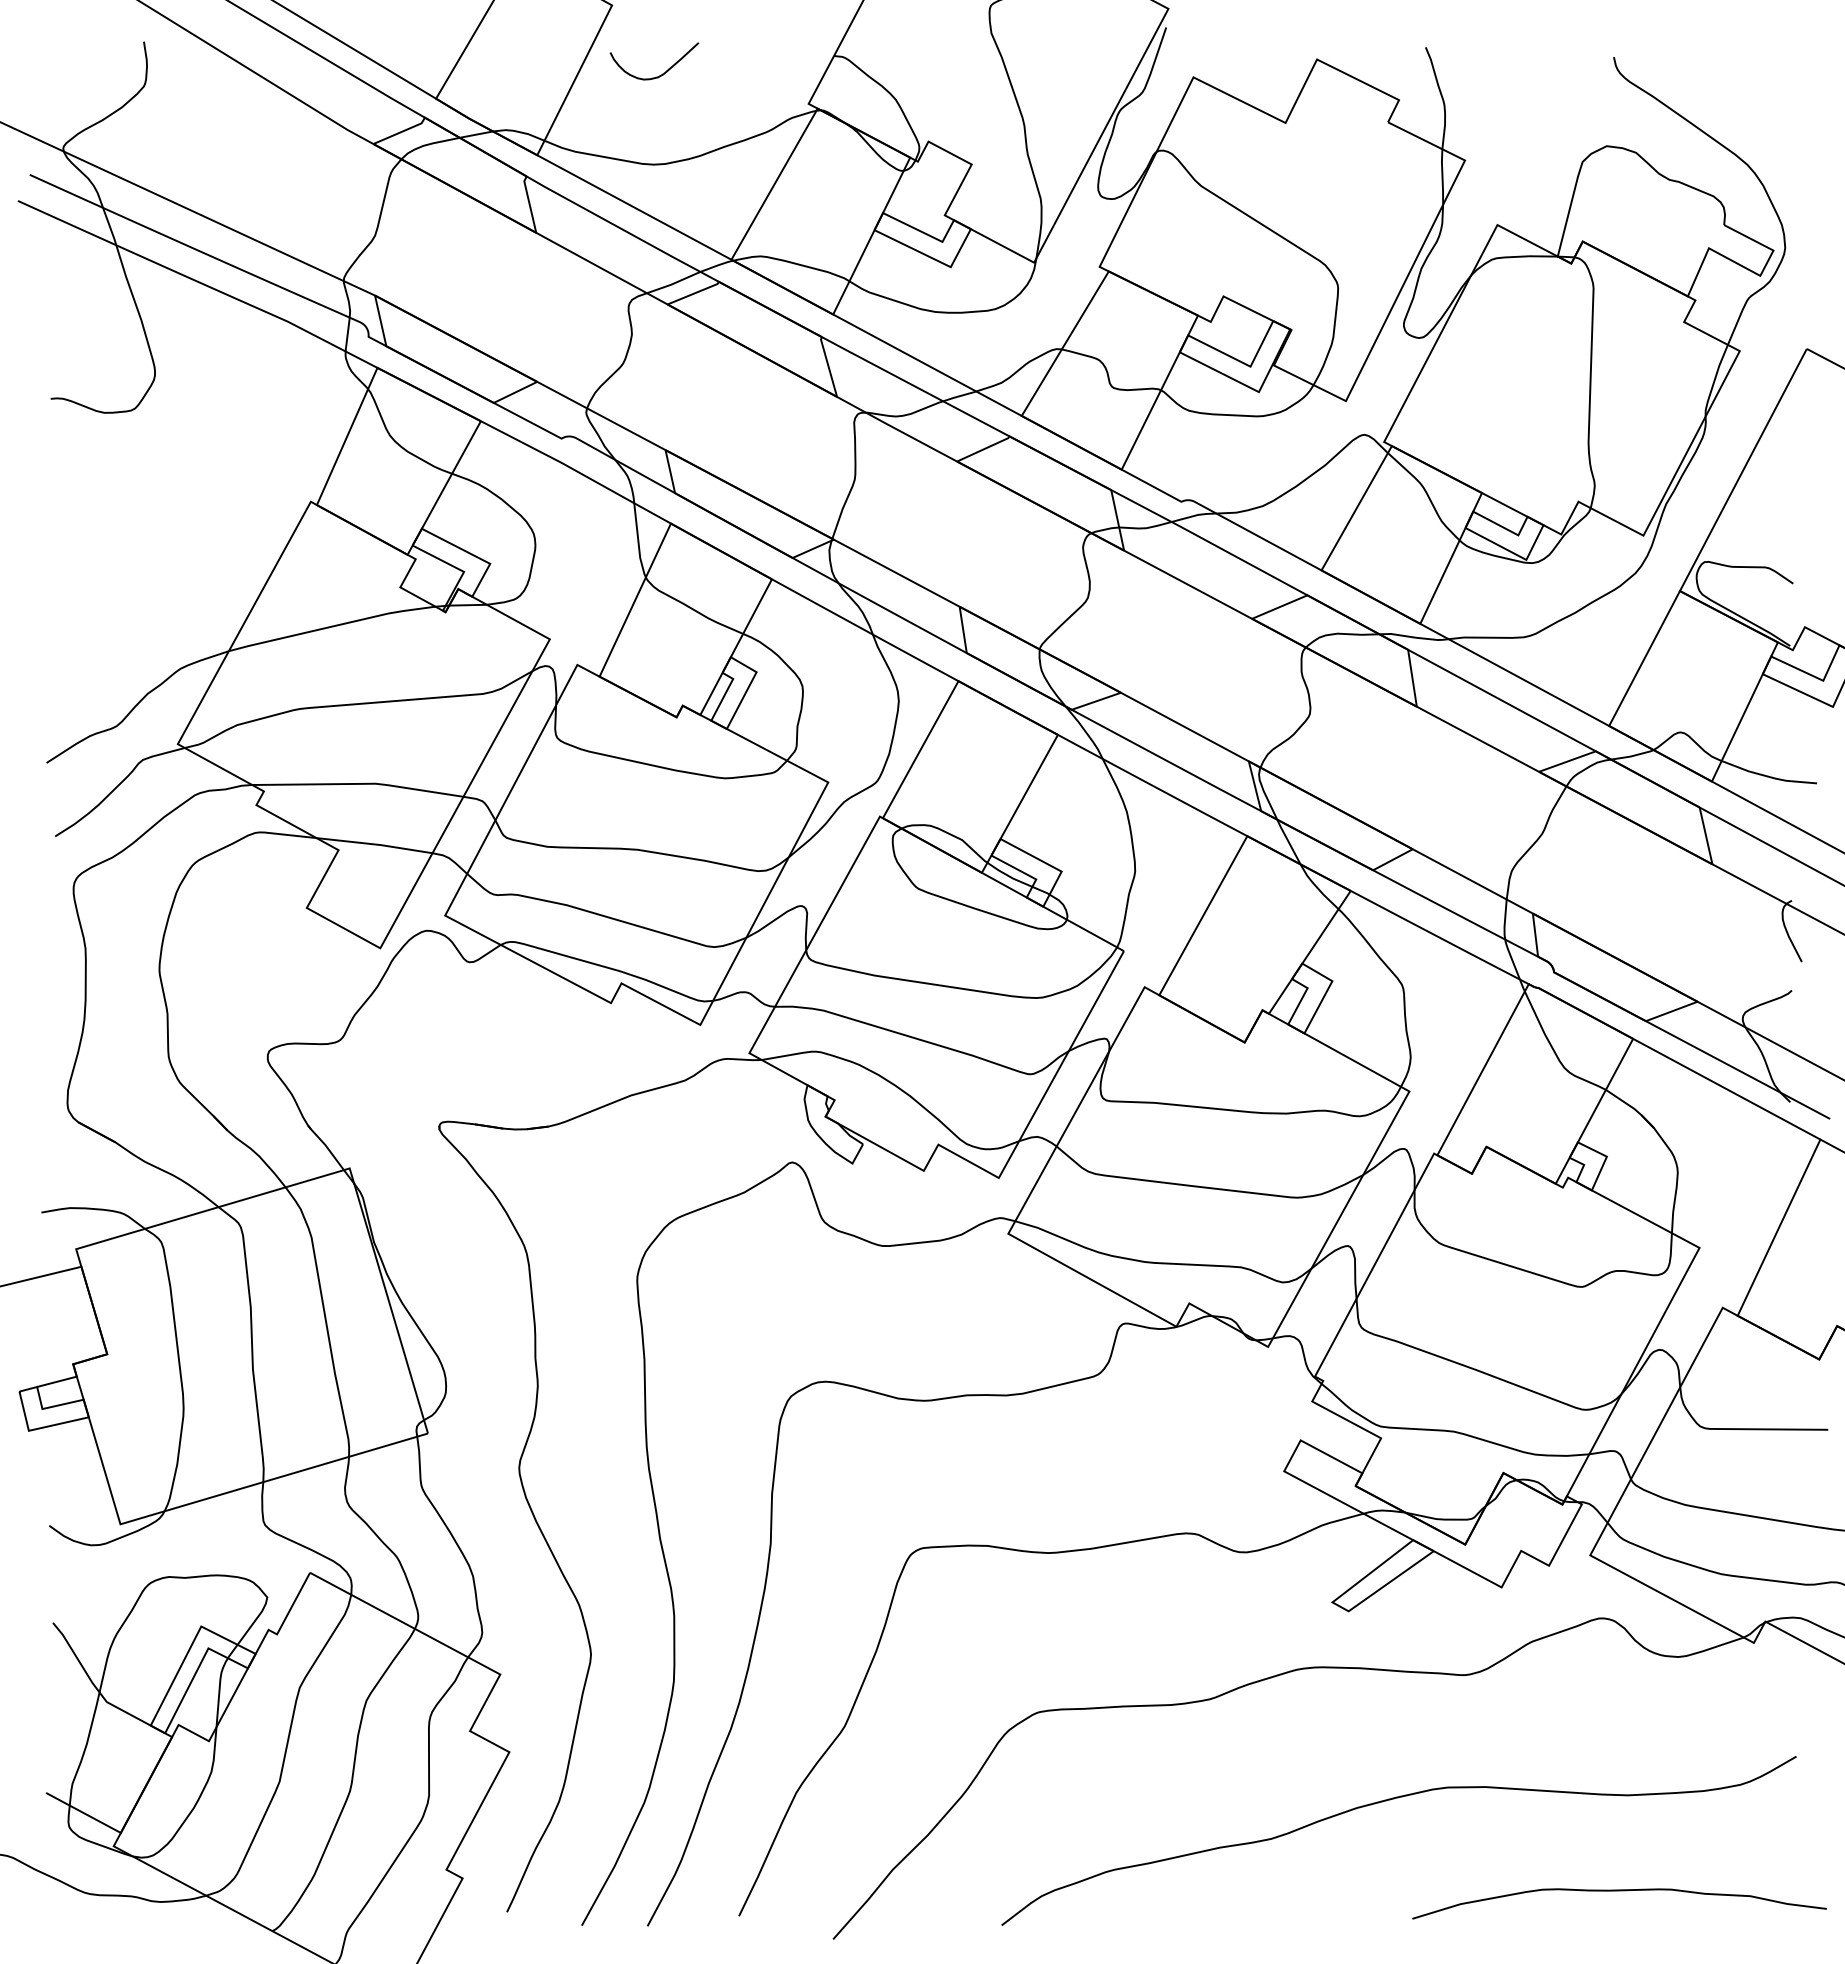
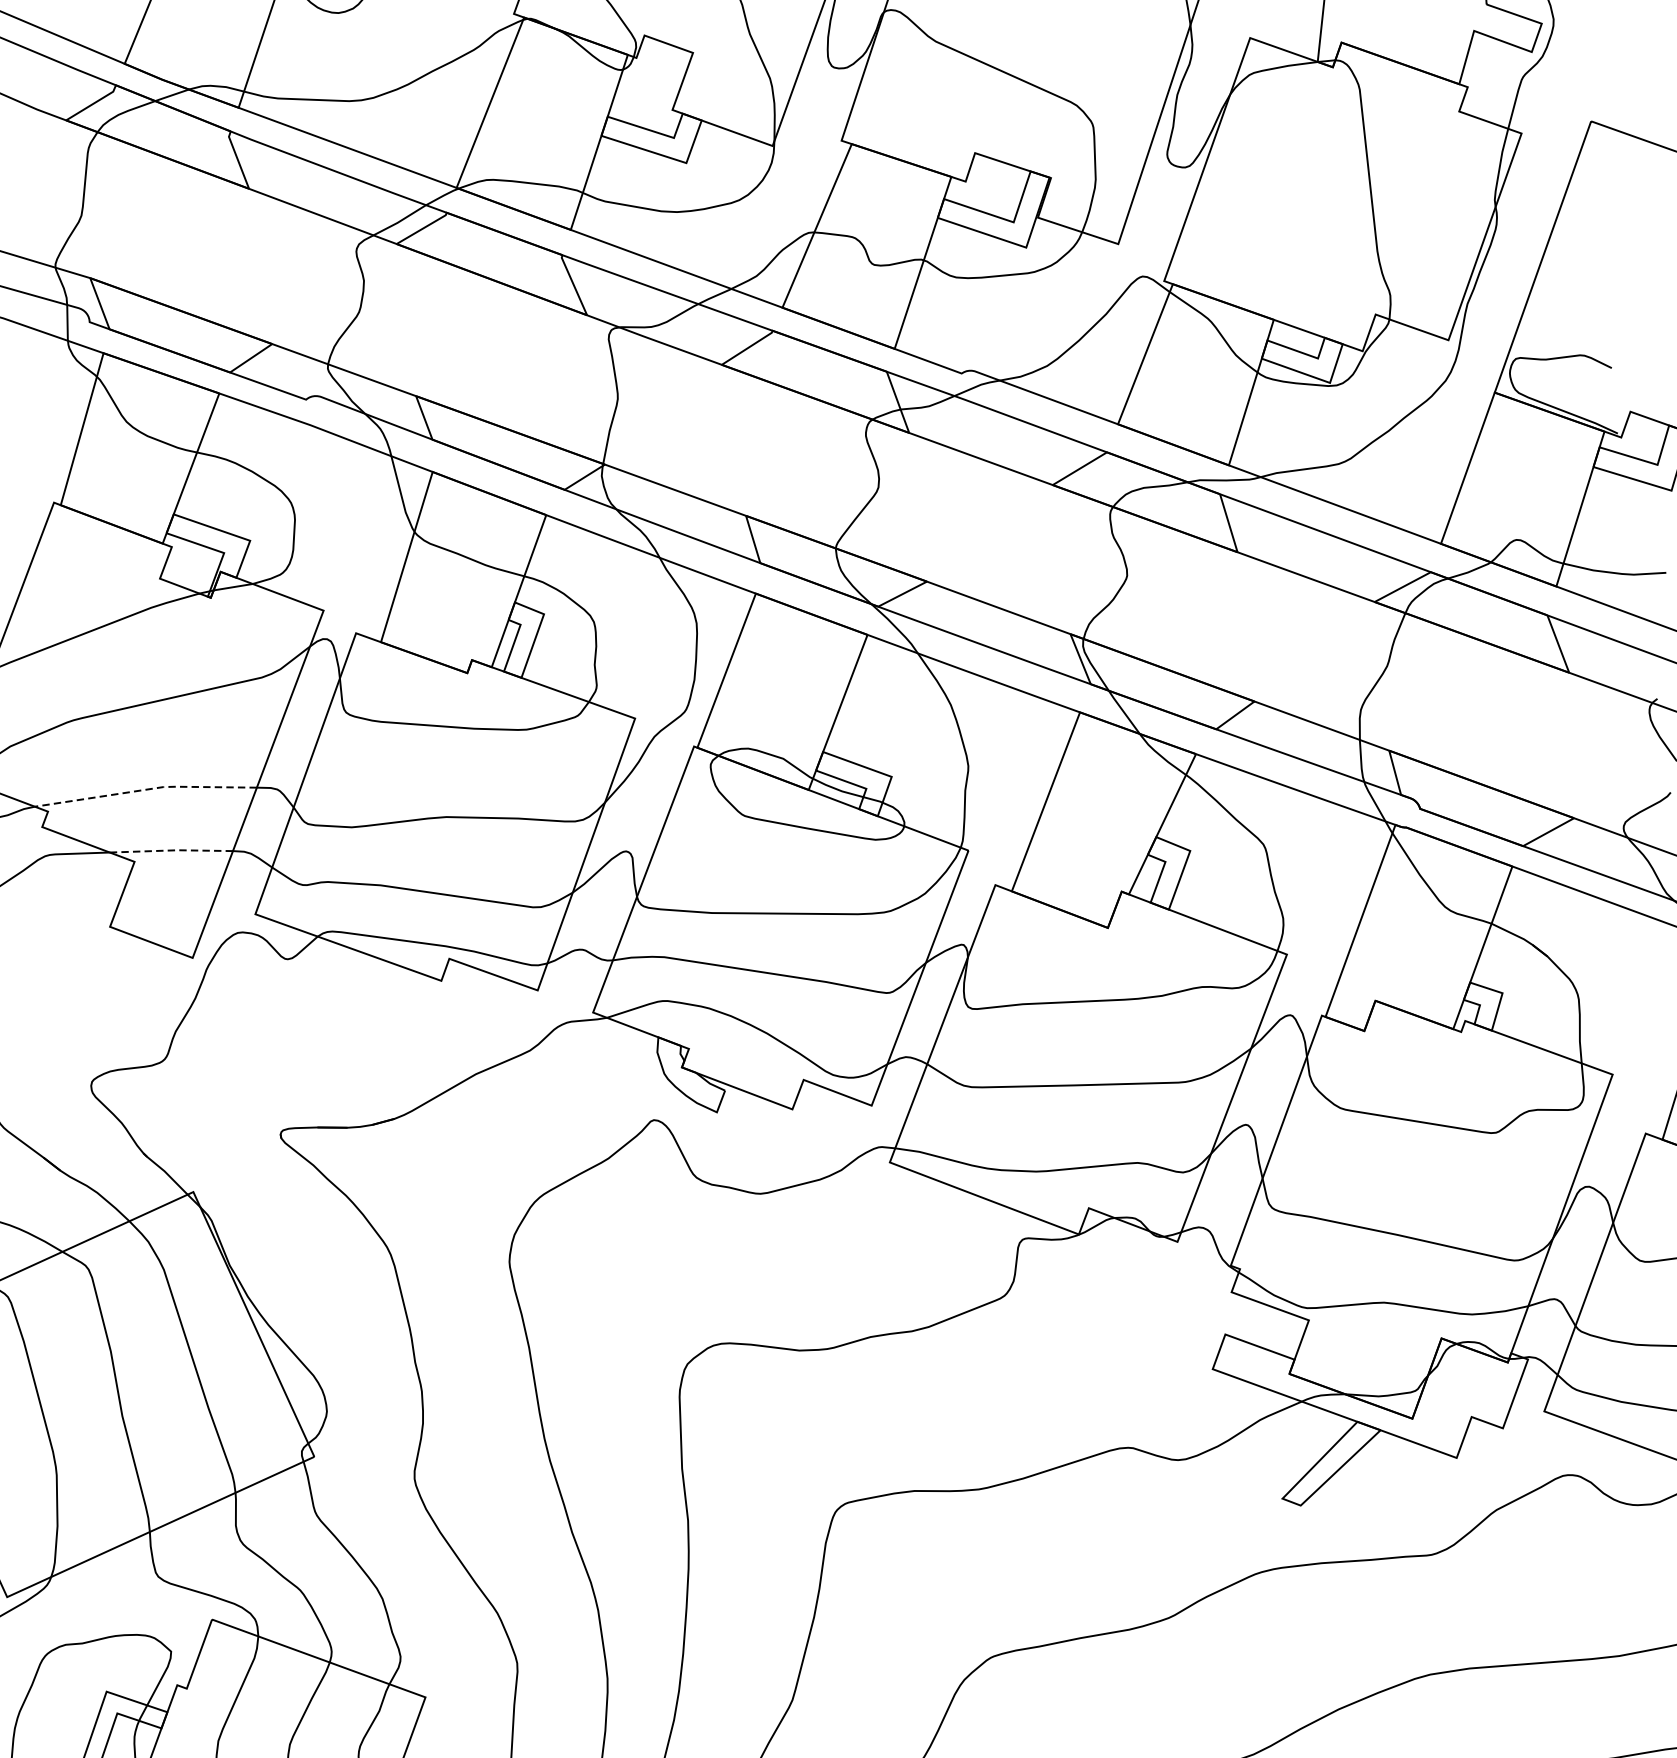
line: (358, 783) -> (145, 789), solid -> dashed
line: (374, 844) -> (171, 850), solid -> dashed

